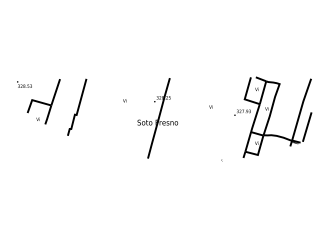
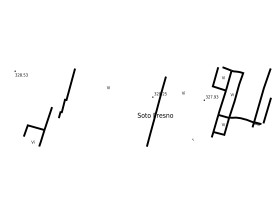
part: (43, 101) -> (37, 126), moved
part: (157, 118) -> (155, 111), moved

